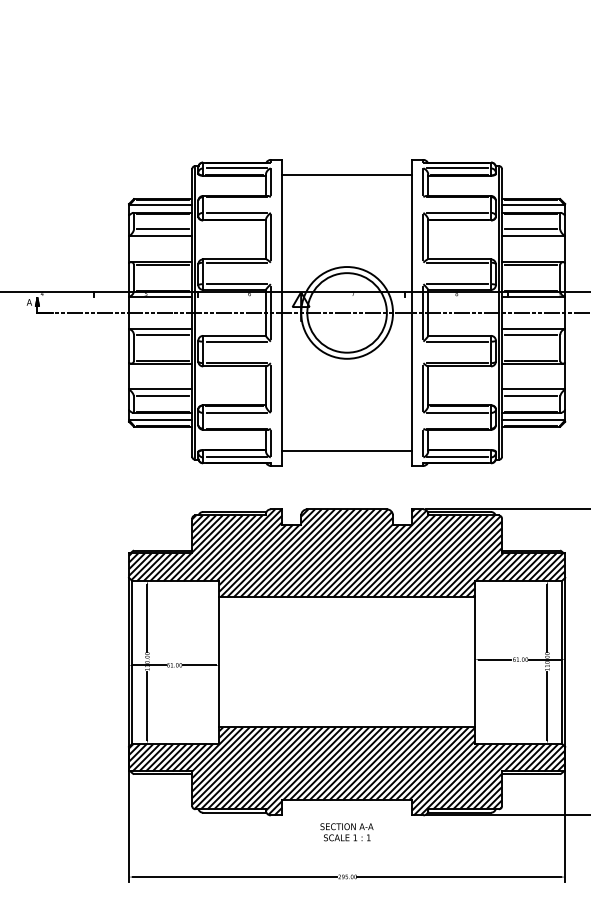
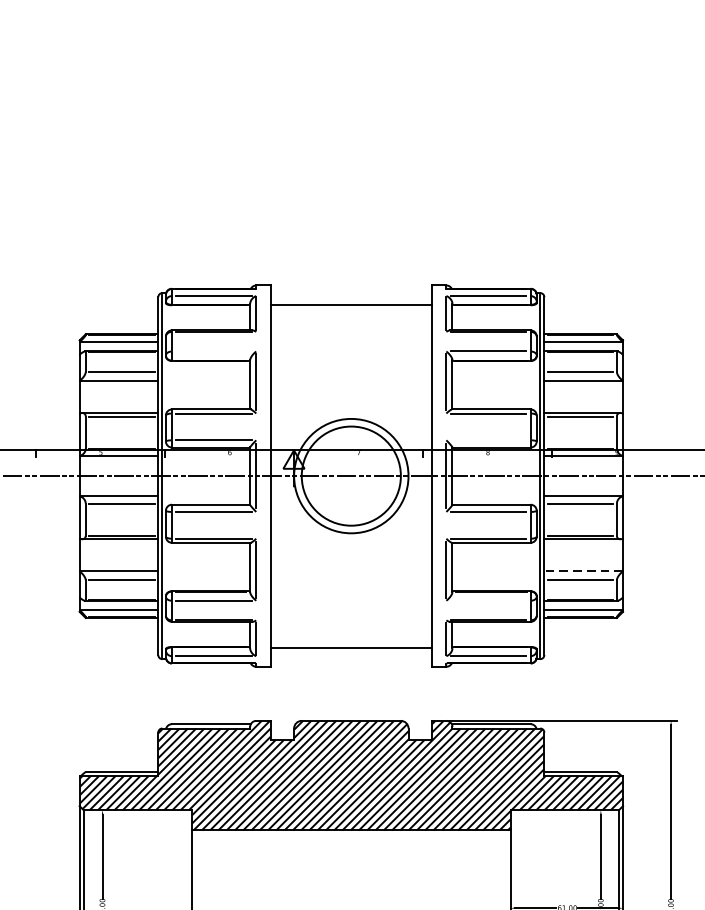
line: (236, 212) -> (213, 351), removed
line: (456, 284) -> (487, 440), removed
line: (533, 389) -> (583, 571), solid -> dashed
line: (456, 412) -> (487, 600), removed

